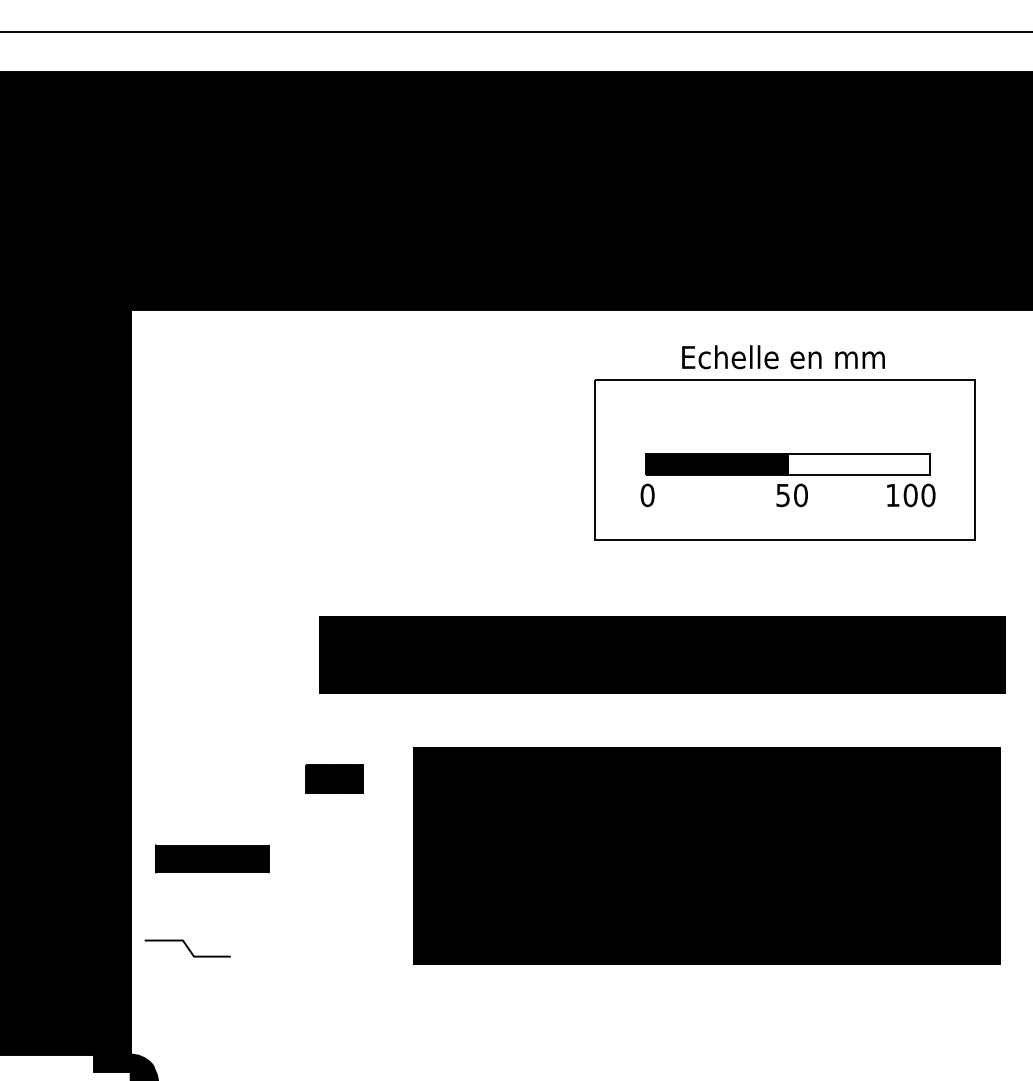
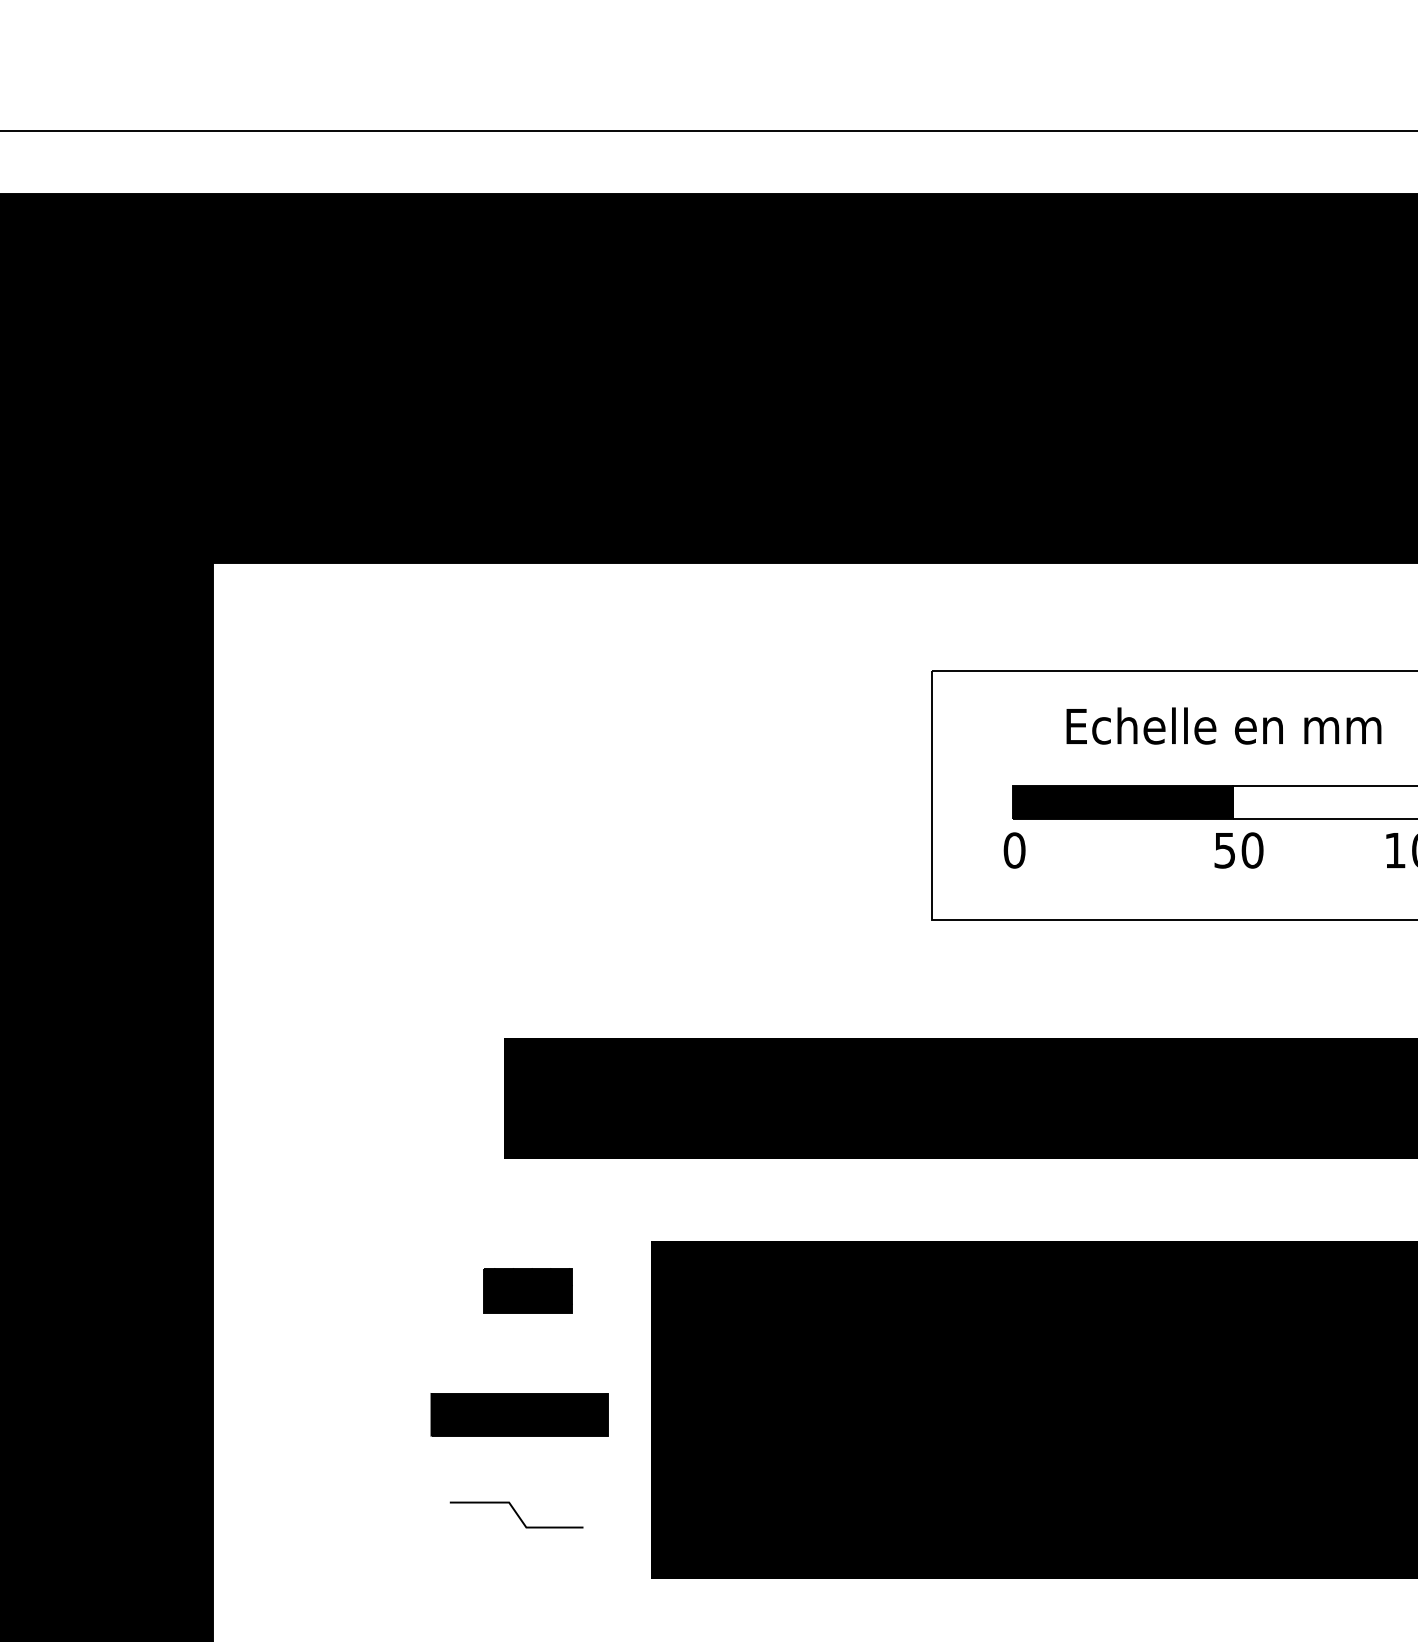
text: (783, 357) -> (1223, 726), moved
part: (212, 858) -> (519, 1414), moved
line: (187, 948) -> (516, 1514), moved

